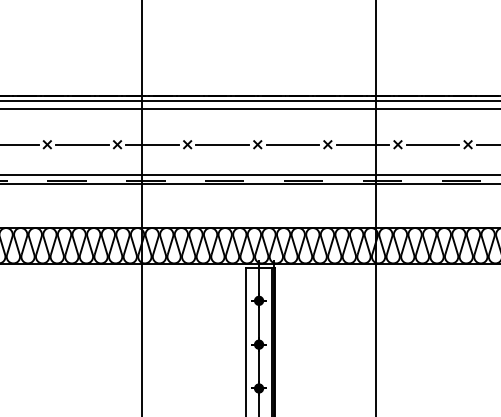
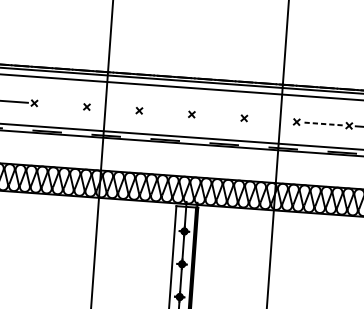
line: (82, 144) -> (60, 105), removed
line: (152, 144) -> (113, 108), removed
line: (222, 144) -> (165, 112), removed
line: (292, 144) -> (217, 116), removed
line: (362, 144) -> (270, 120), removed
line: (432, 144) -> (322, 123), solid -> dashed

